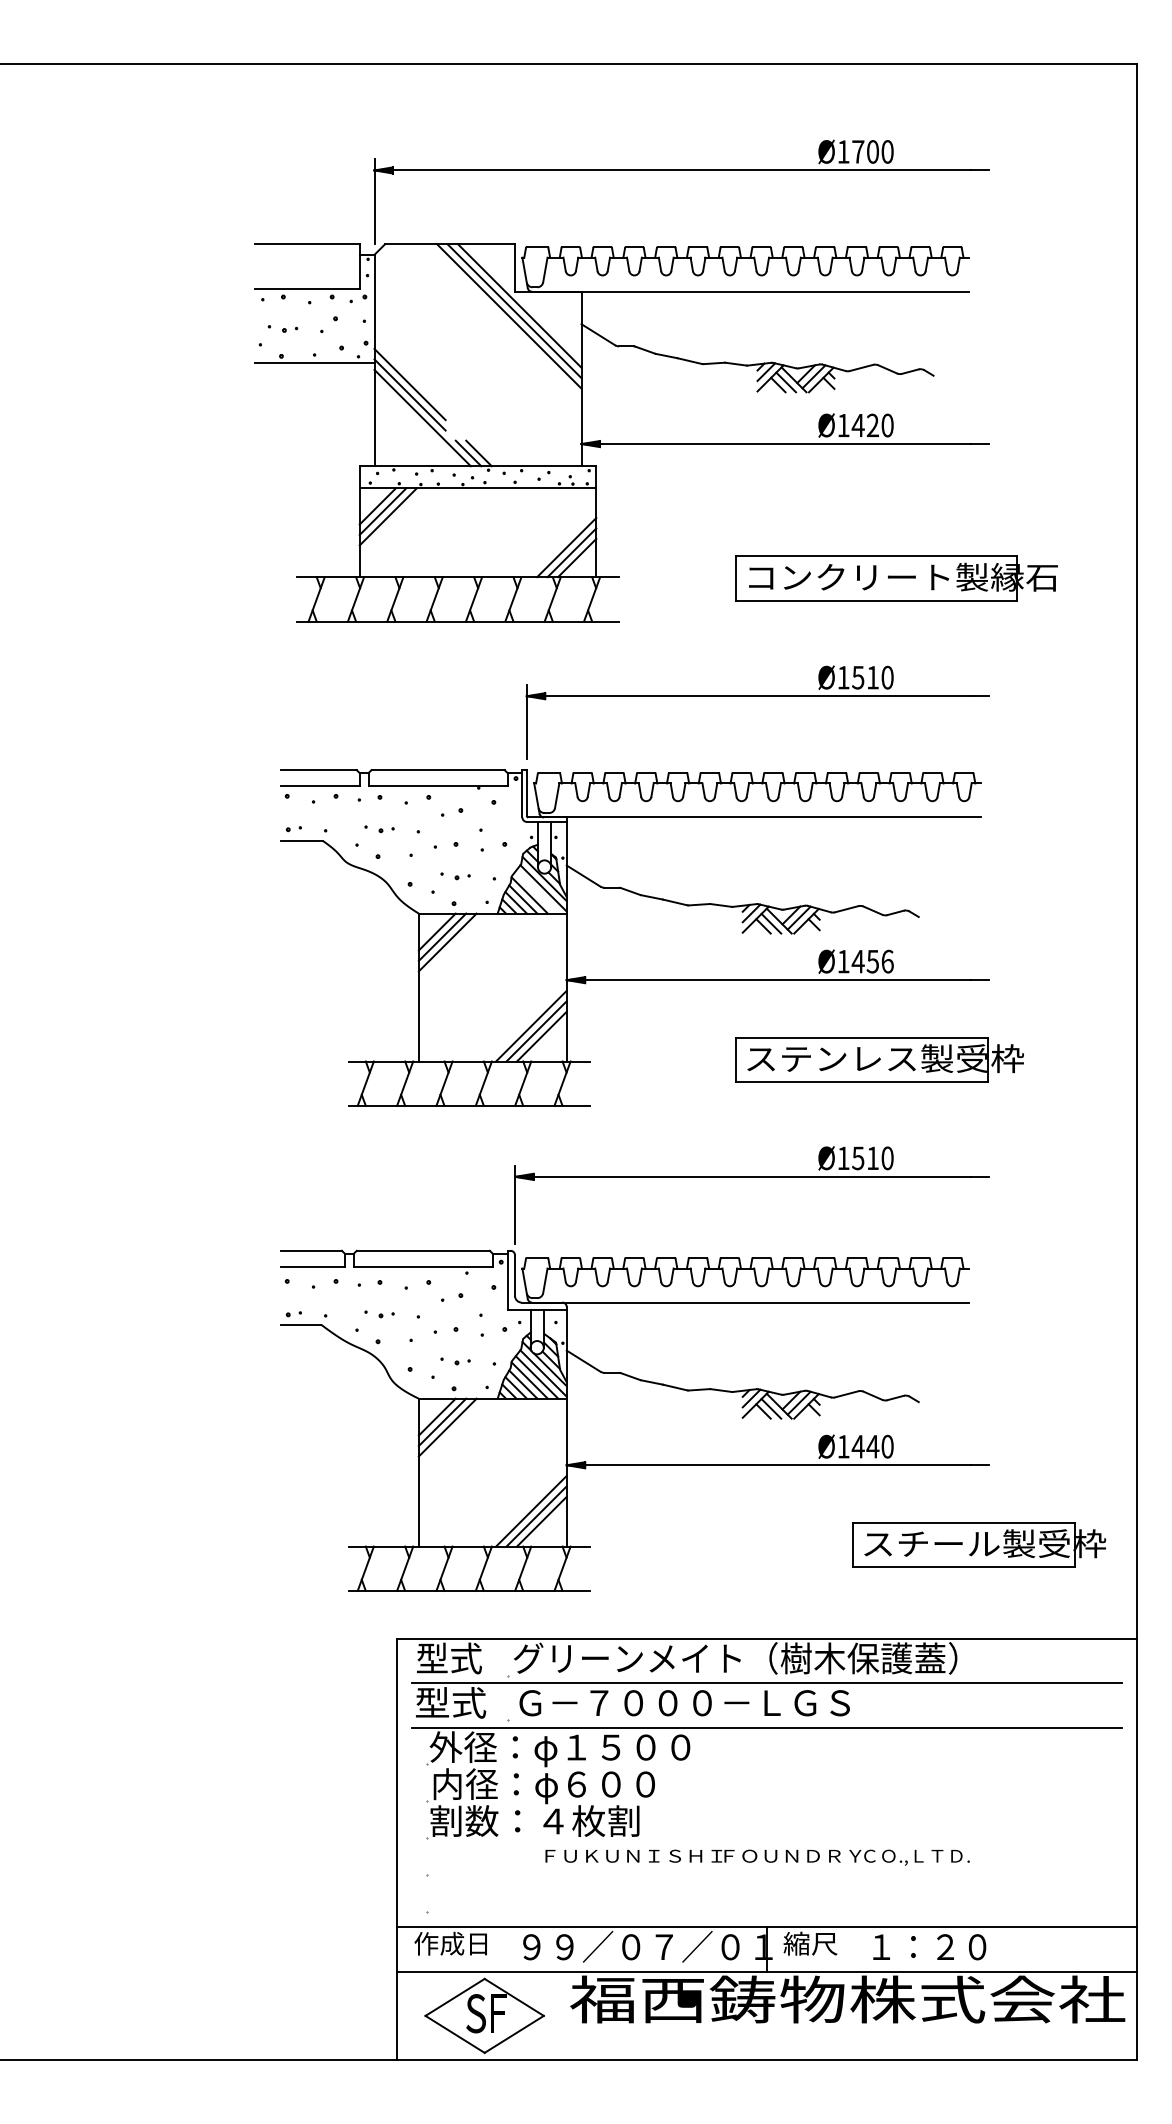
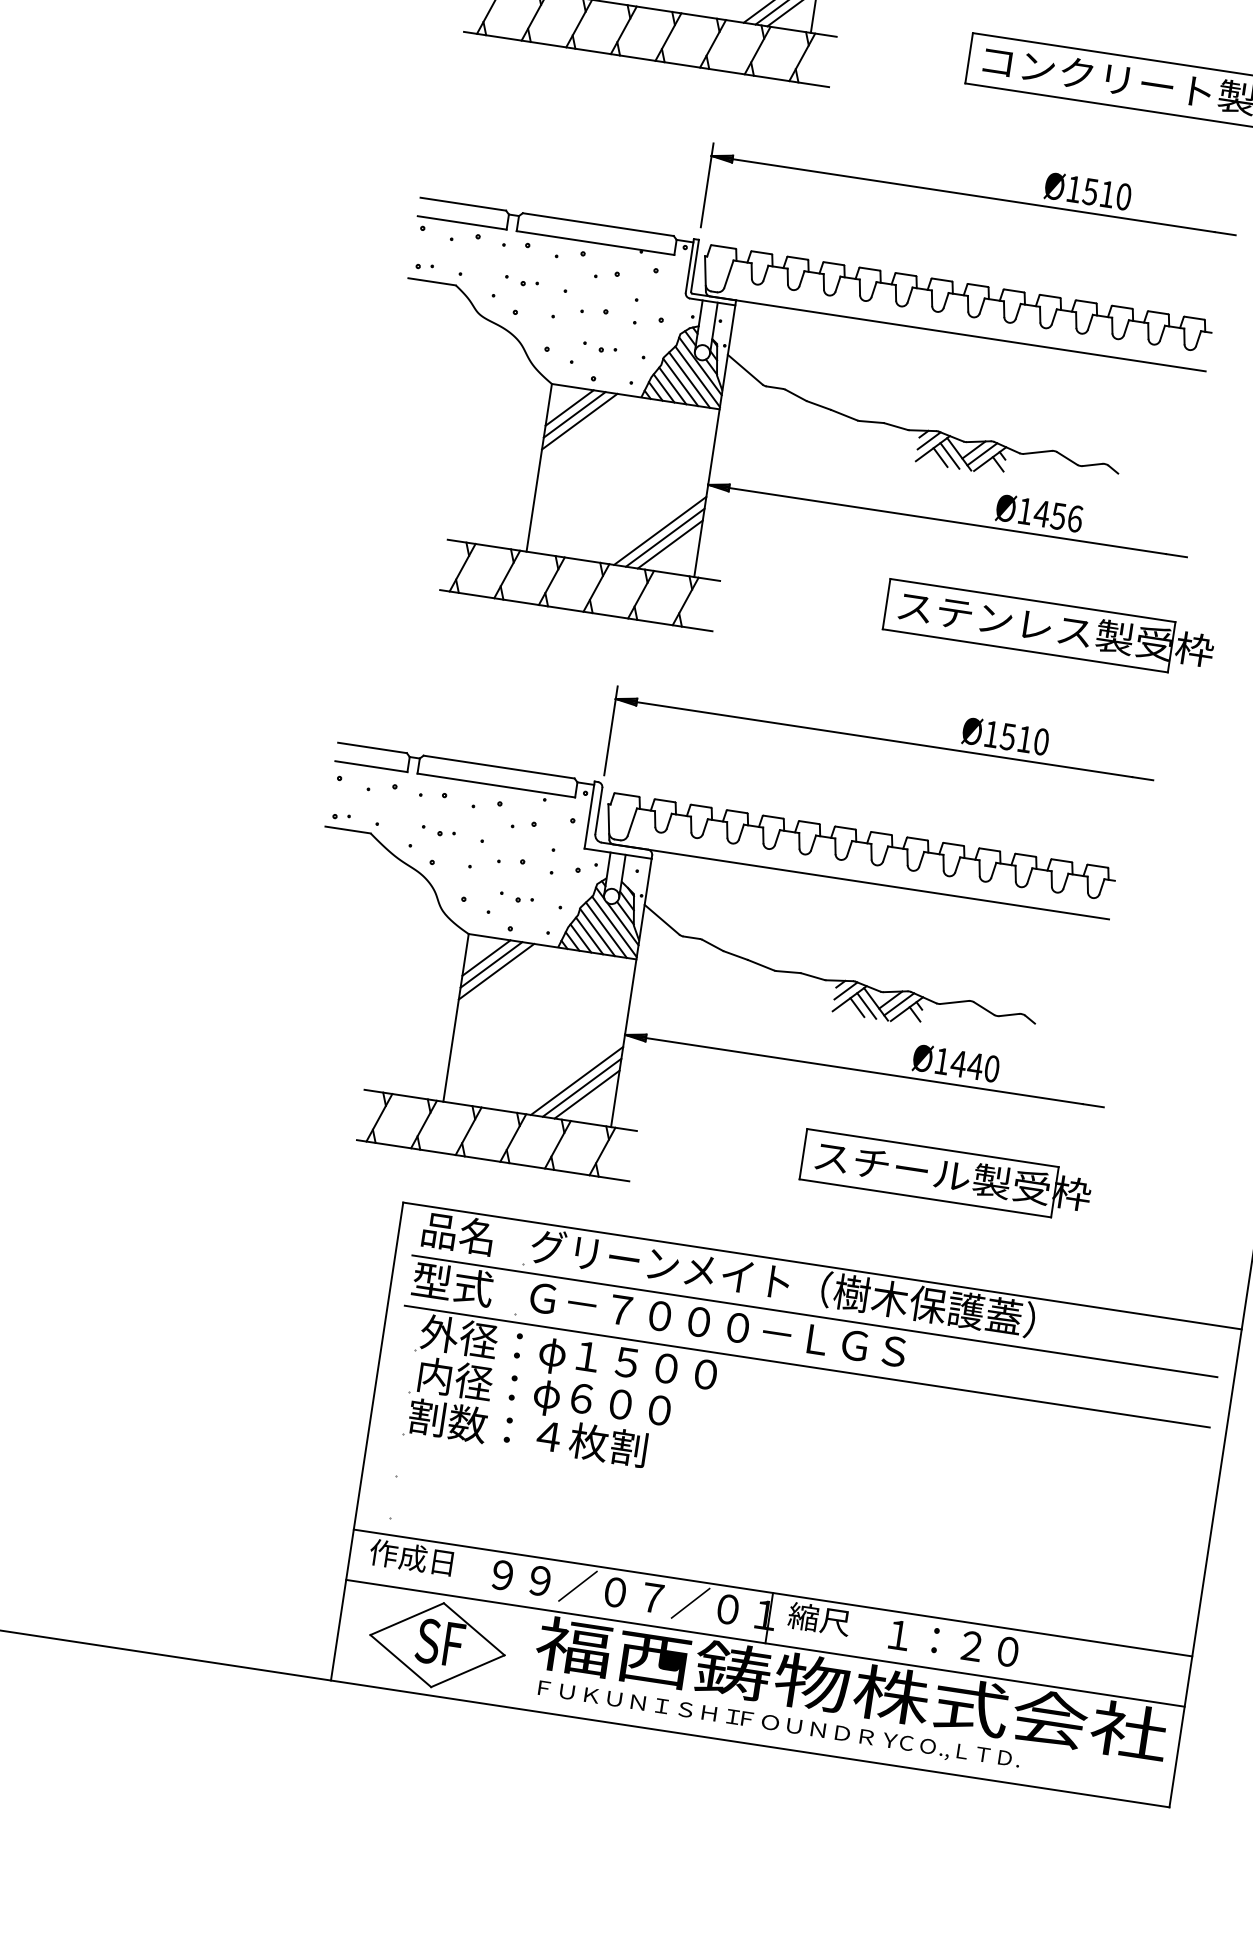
line: (536, 892) -> (688, 380), added
part: (979, 1544) -> (946, 1175), moved
text: (449, 1658) -> (458, 1233), 型式 -> 品名
text: (757, 1857) -> (778, 1725), moved

